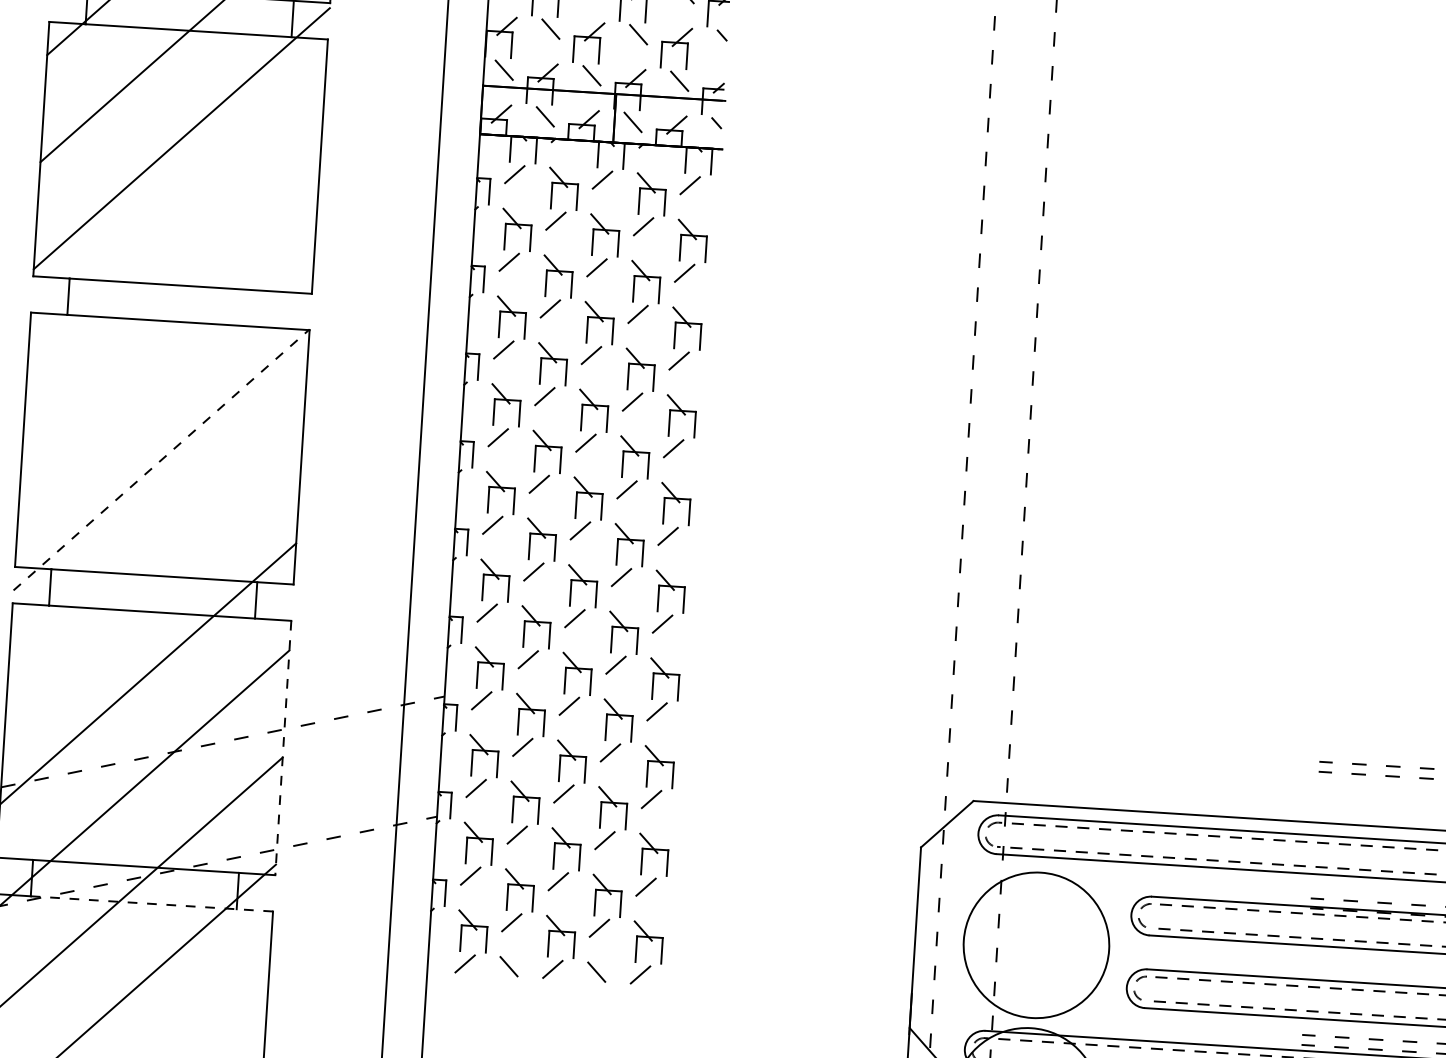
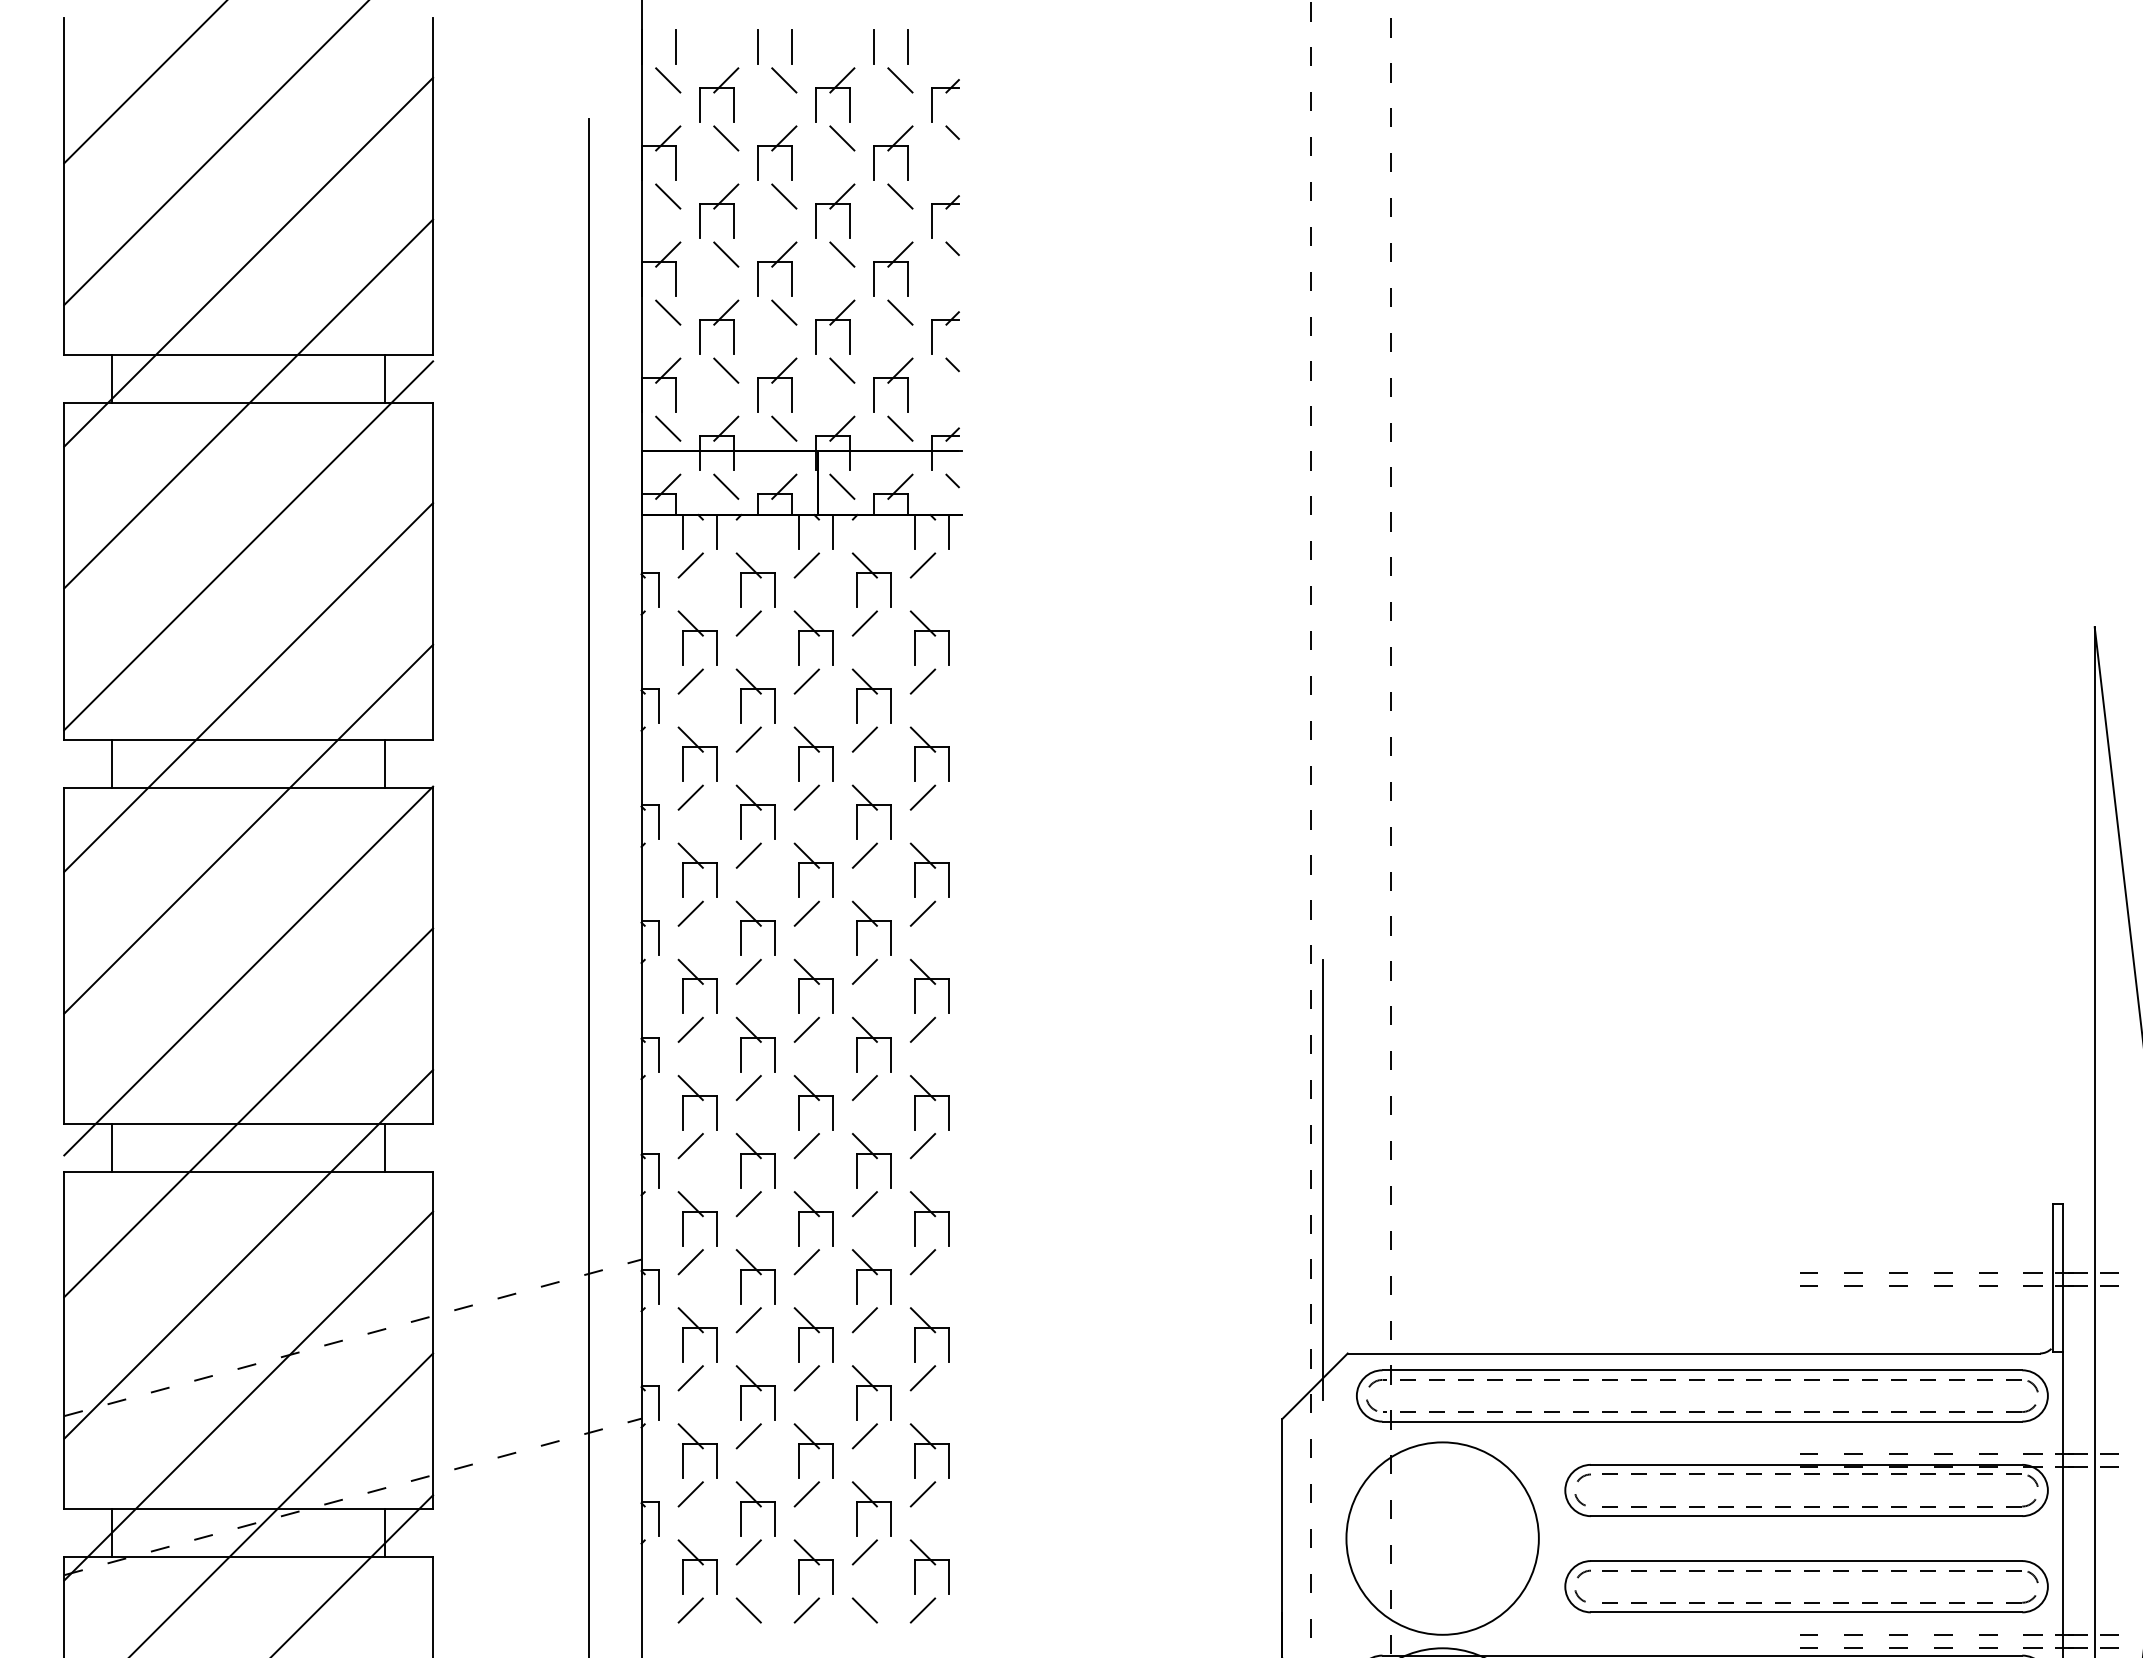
line: (174, 245) -> (248, 687), added
line: (274, 309) -> (384, 763), added
line: (168, 352) -> (248, 828), added
line: (161, 460) -> (248, 971), dashed -> solid
line: (154, 566) -> (248, 1112), added
line: (963, 668) -> (1323, 1179), added
line: (283, 748) -> (433, 1341), dashed -> solid
line: (151, 904) -> (272, 1557), dashed -> solid

